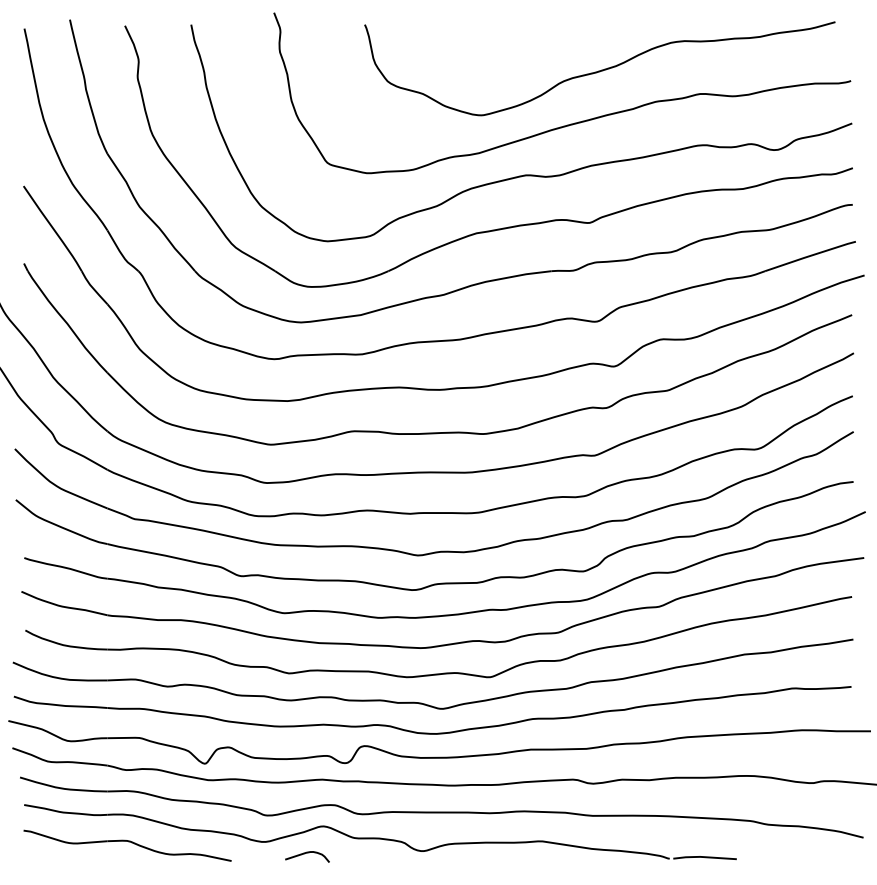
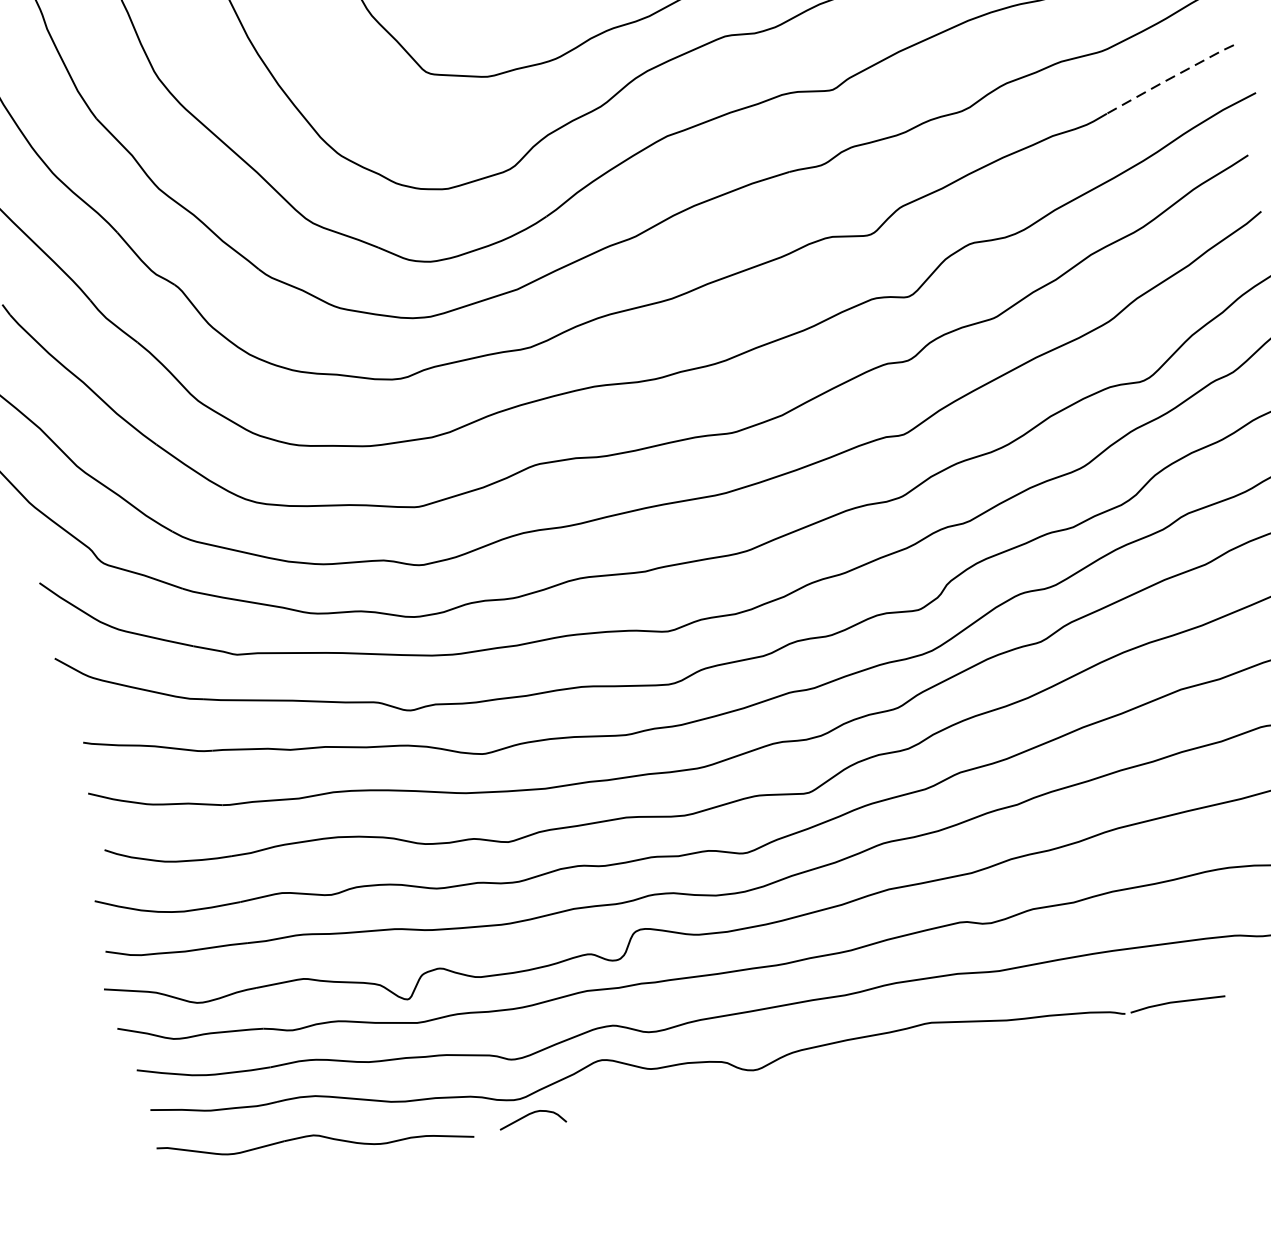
line: (809, 256) -> (1168, 79), solid -> dashed
curve: (307, 853) -> (531, 1114), moved

